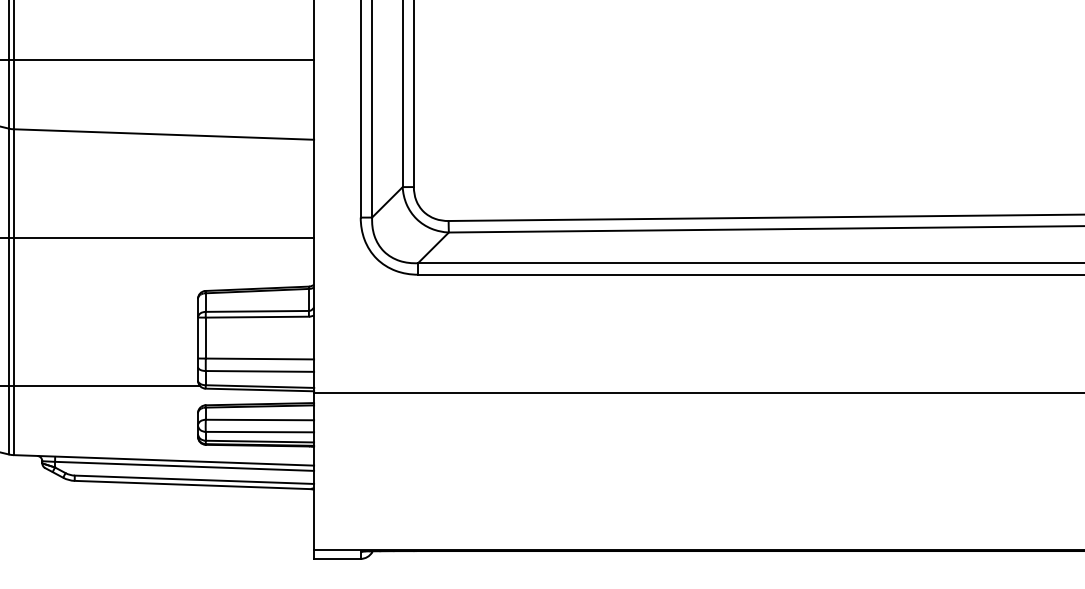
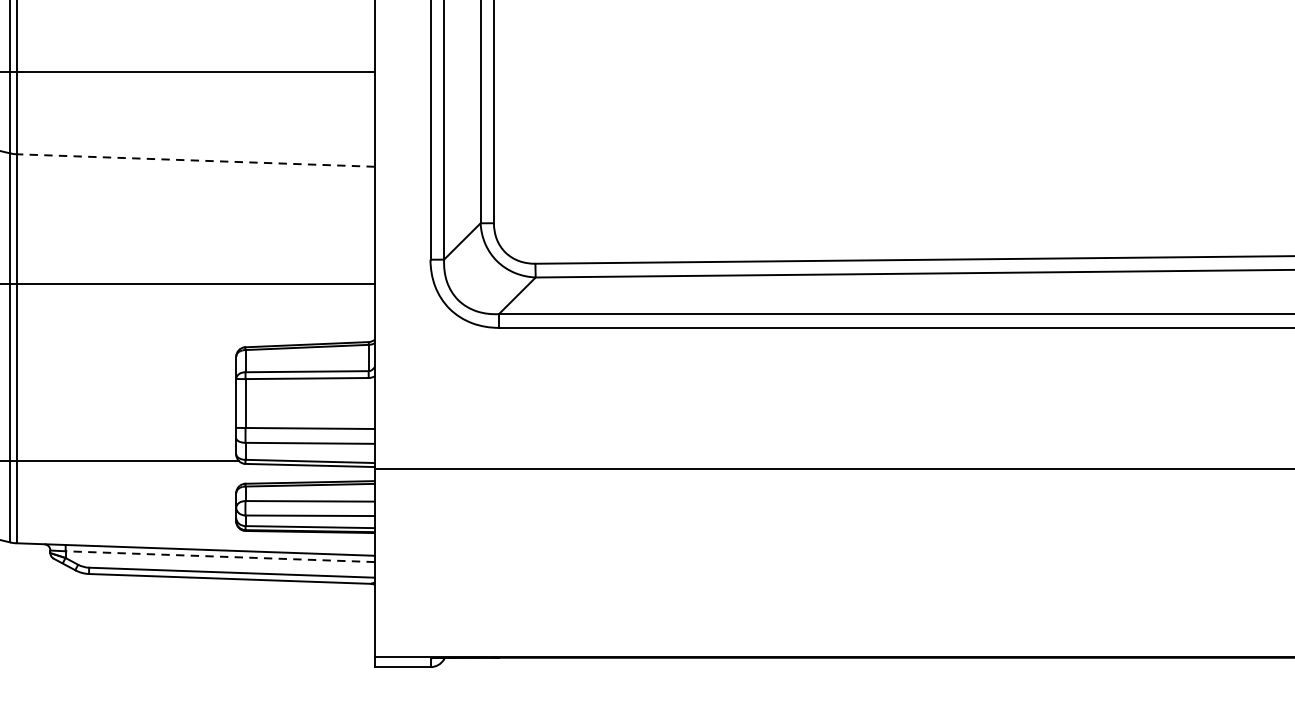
line: (163, 134) -> (195, 160), solid -> dashed
line: (184, 466) -> (220, 556), solid -> dashed

